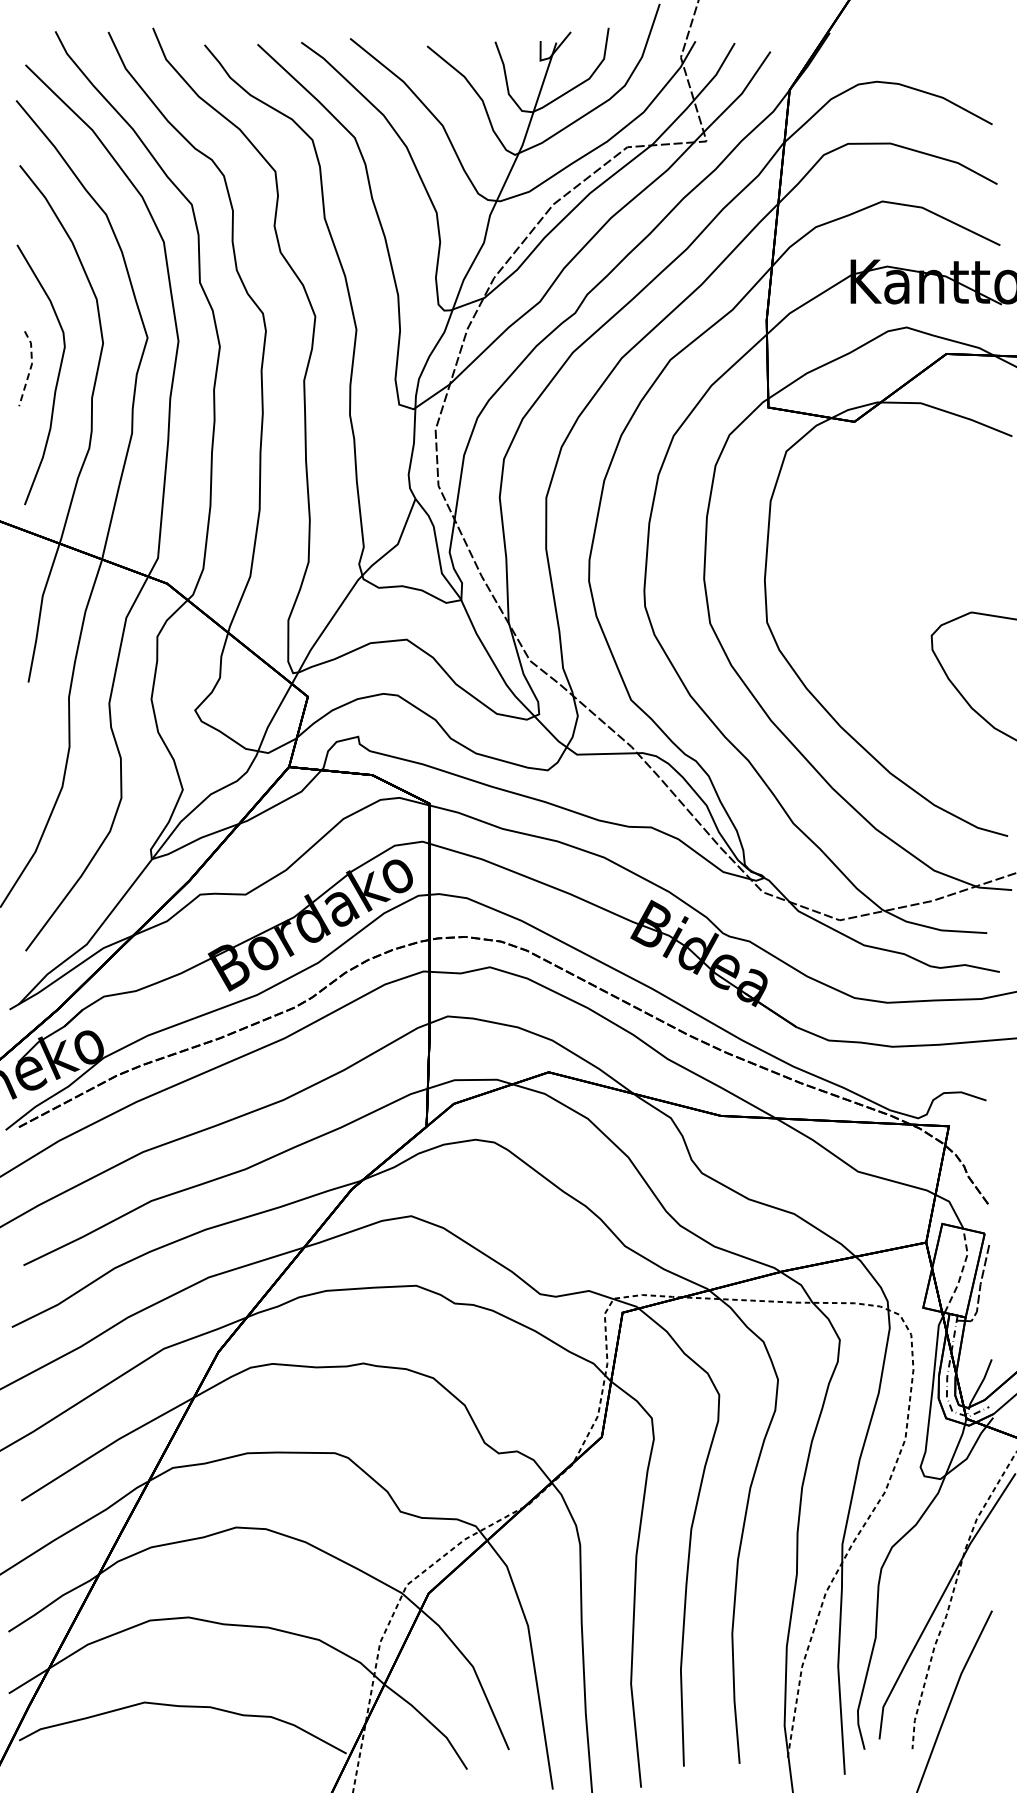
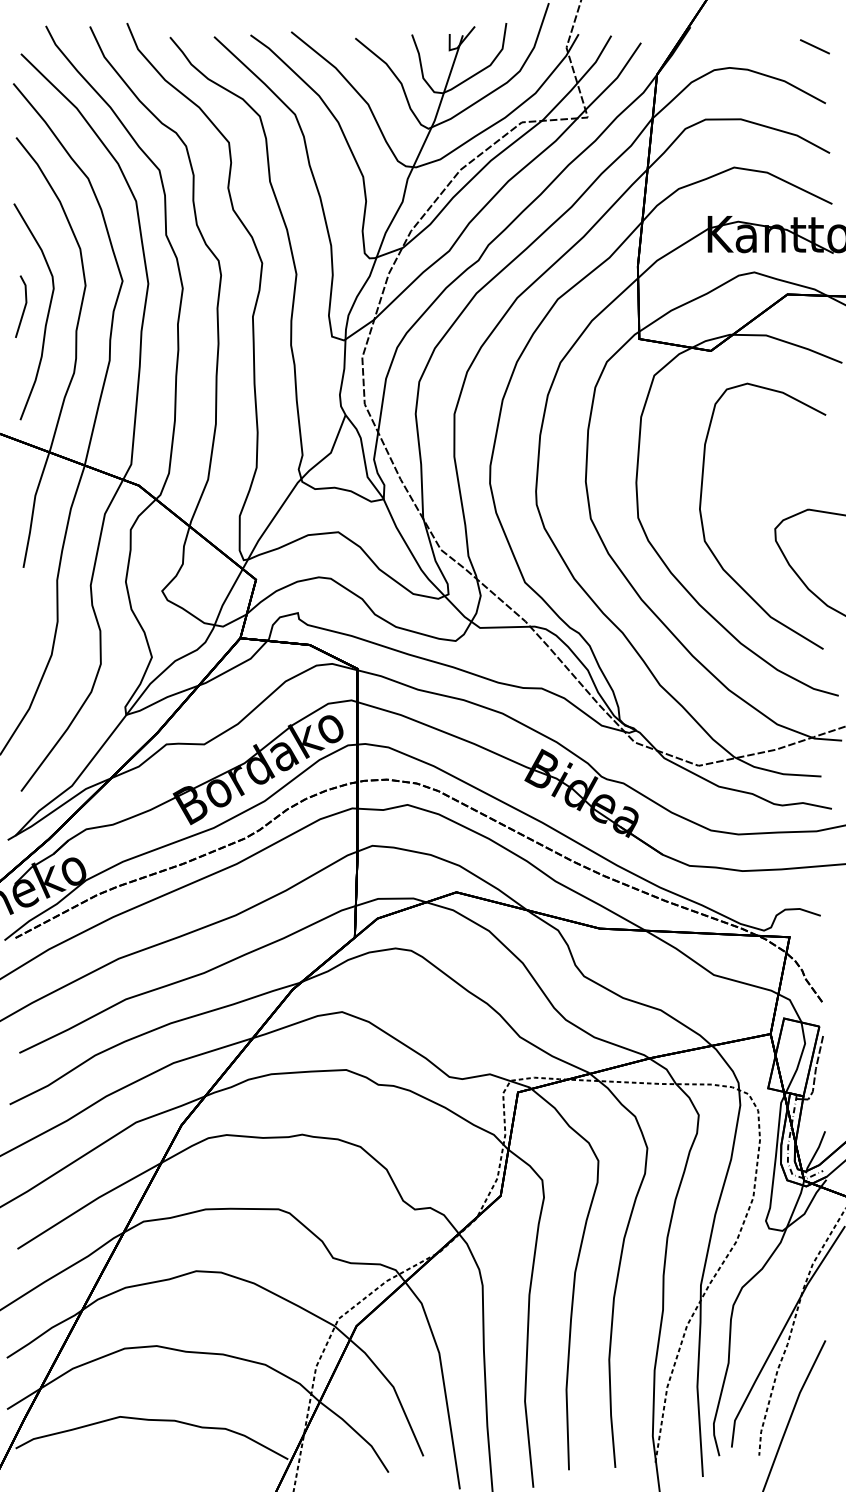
line: (979, 56) -> (815, 46), added
line: (30, 367) -> (25, 305), dashed -> solid
curve: (845, 631) -> (703, 525), added
line: (962, 1271) -> (800, 1058), dashed -> solid

